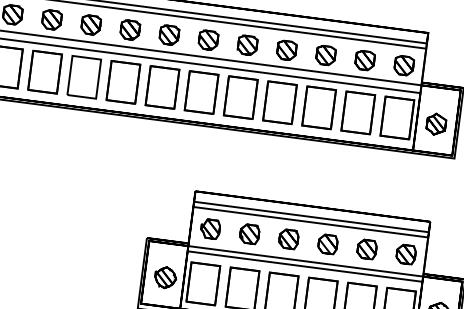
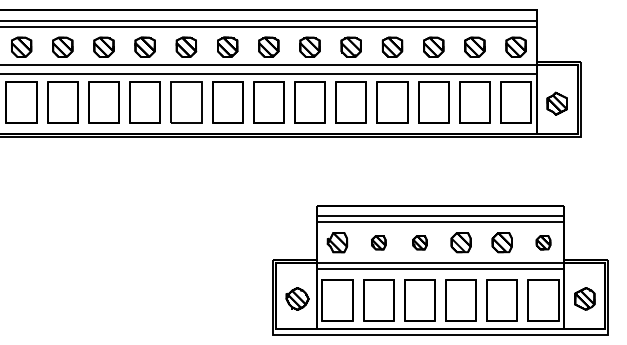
part: (249, 234) -> (378, 242), size x0.7
part: (288, 239) -> (419, 242), size x0.7
part: (406, 254) -> (543, 242), size x0.7

